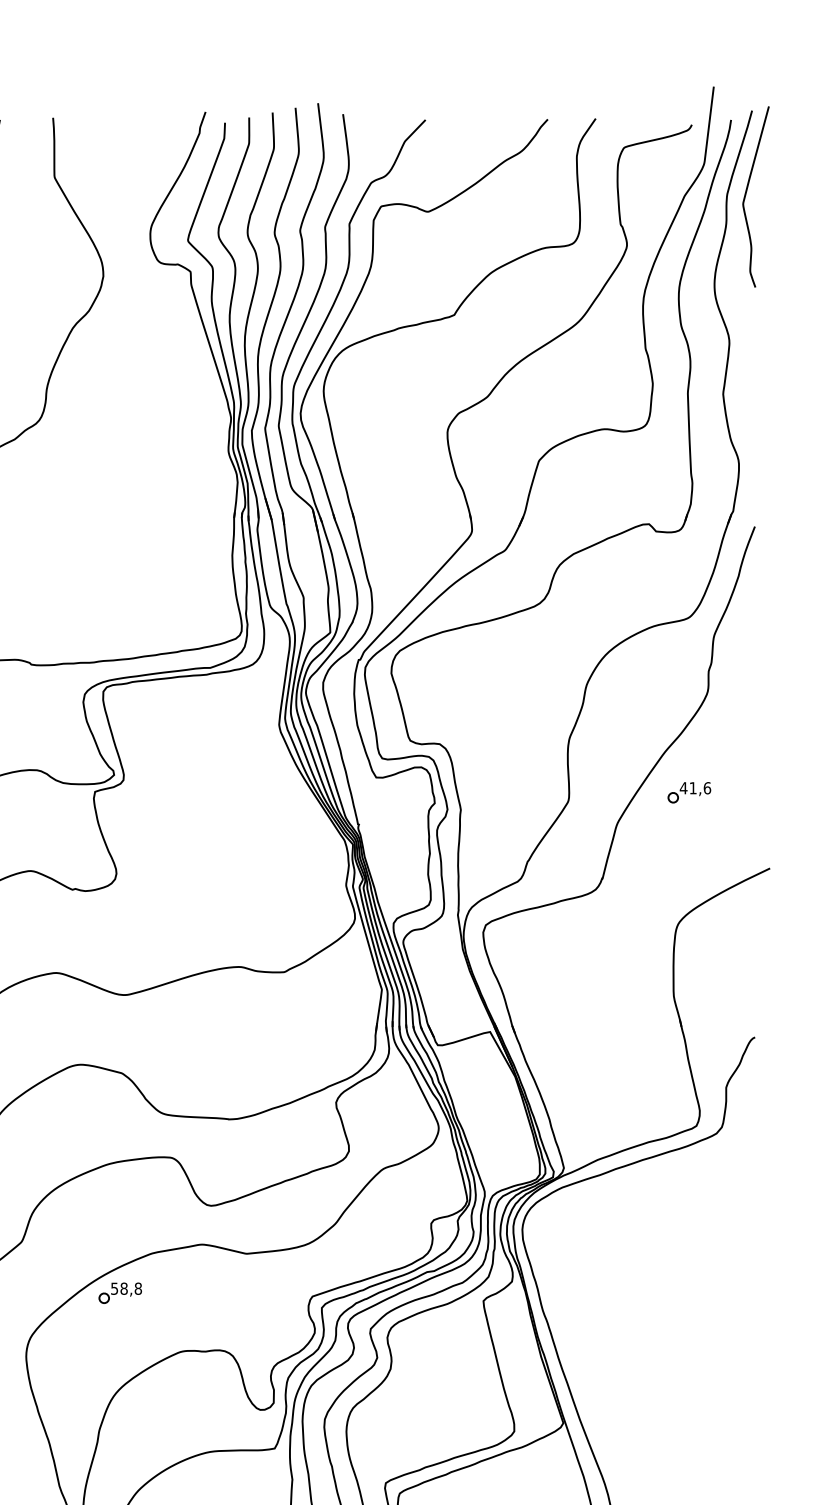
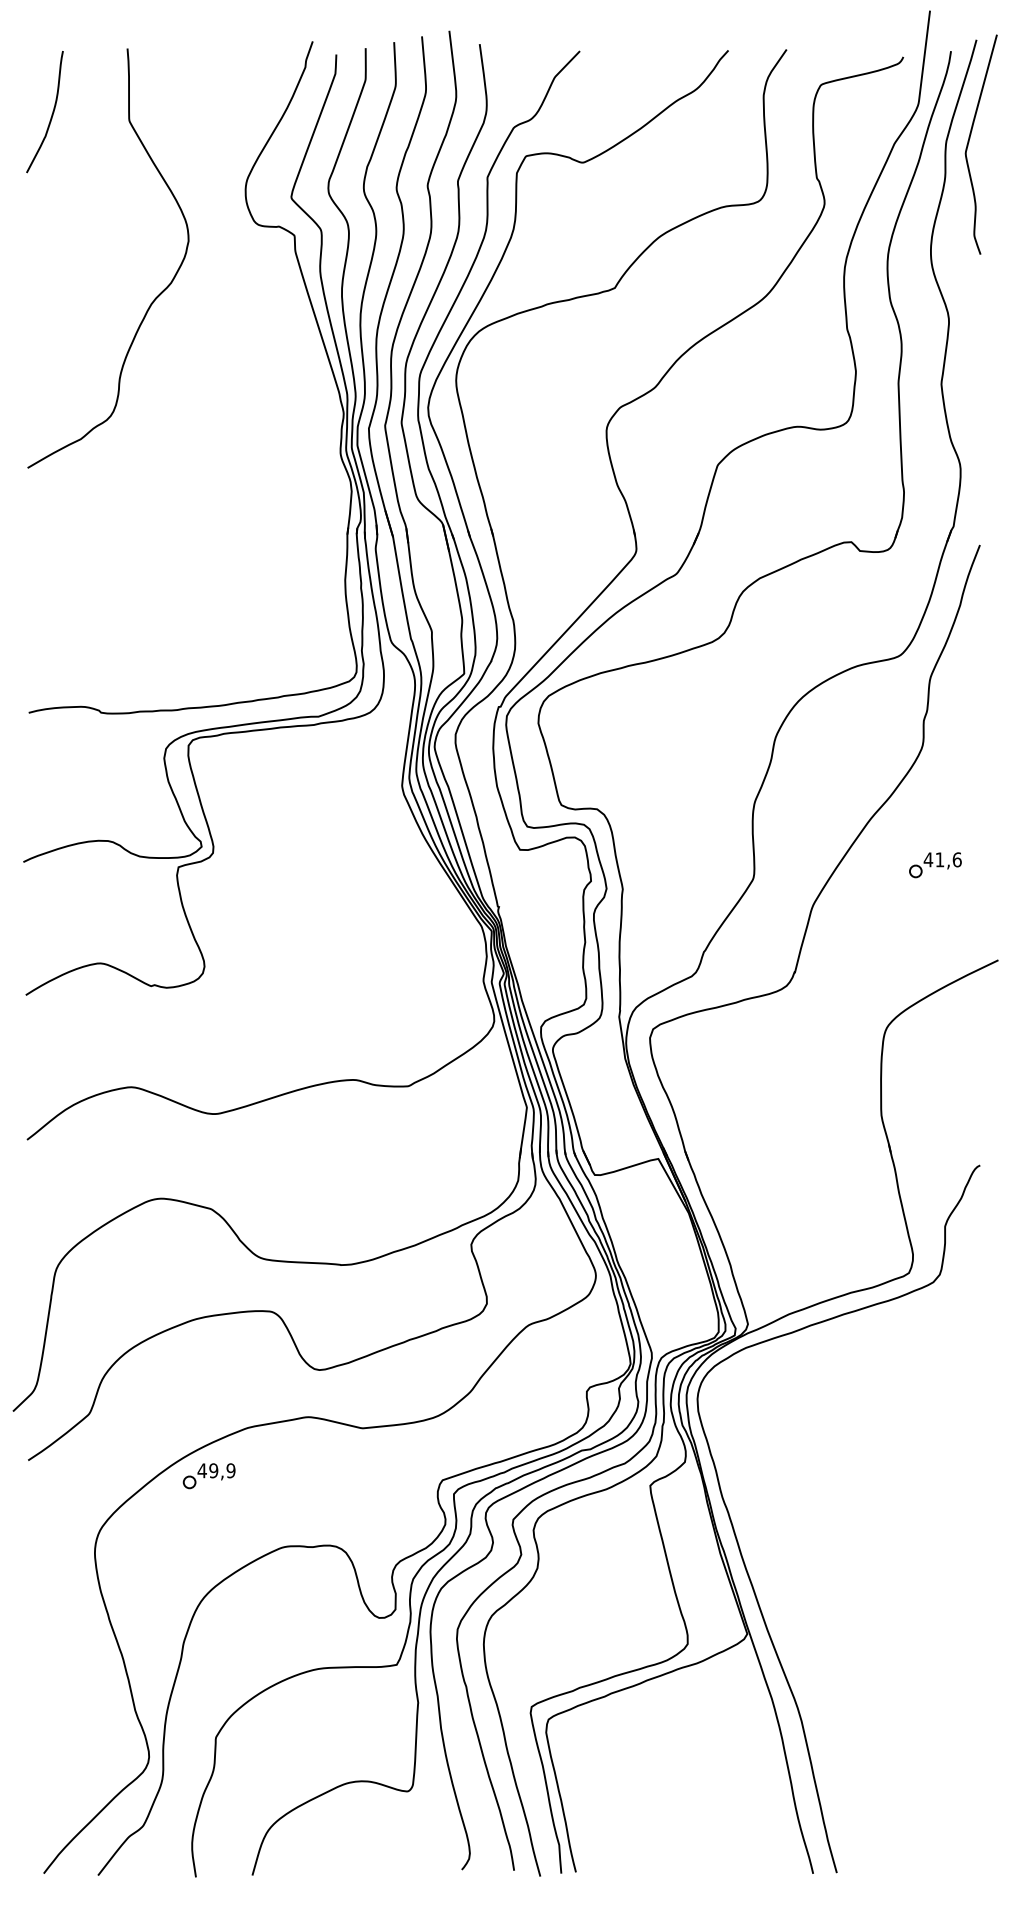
part: (689, 792) -> (935, 865), moved
text: (126, 1288) -> (216, 1470), 58,8 -> 49,9

